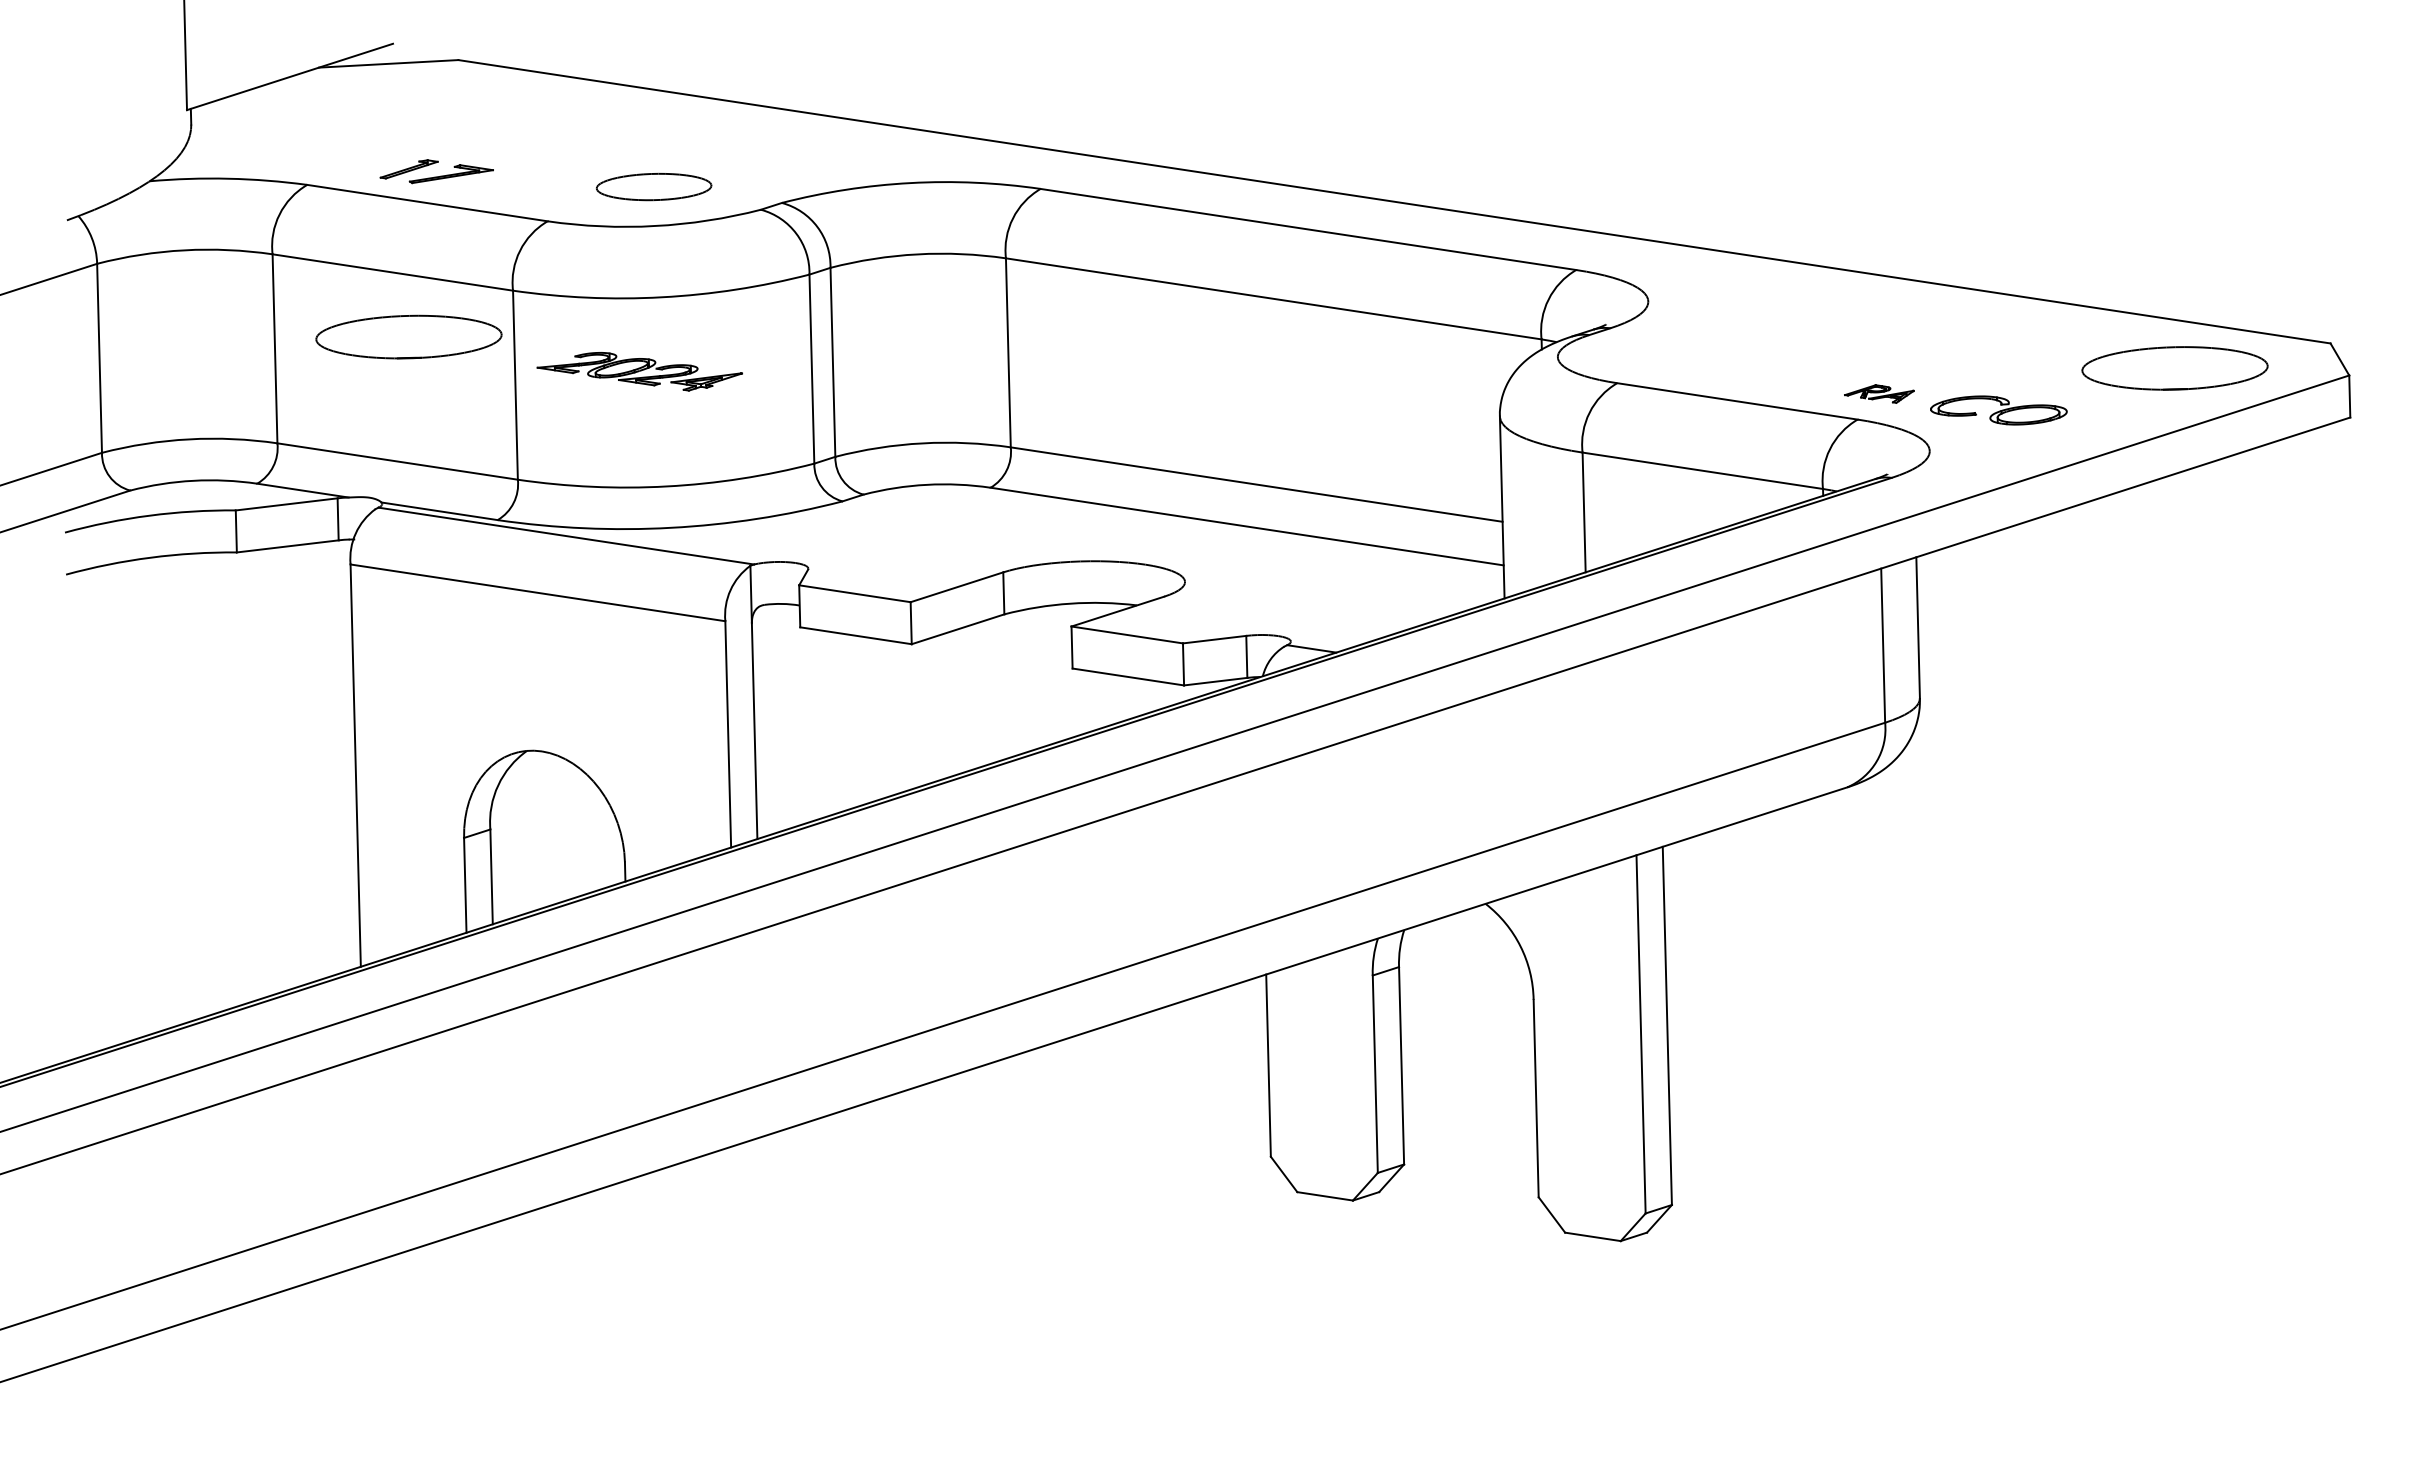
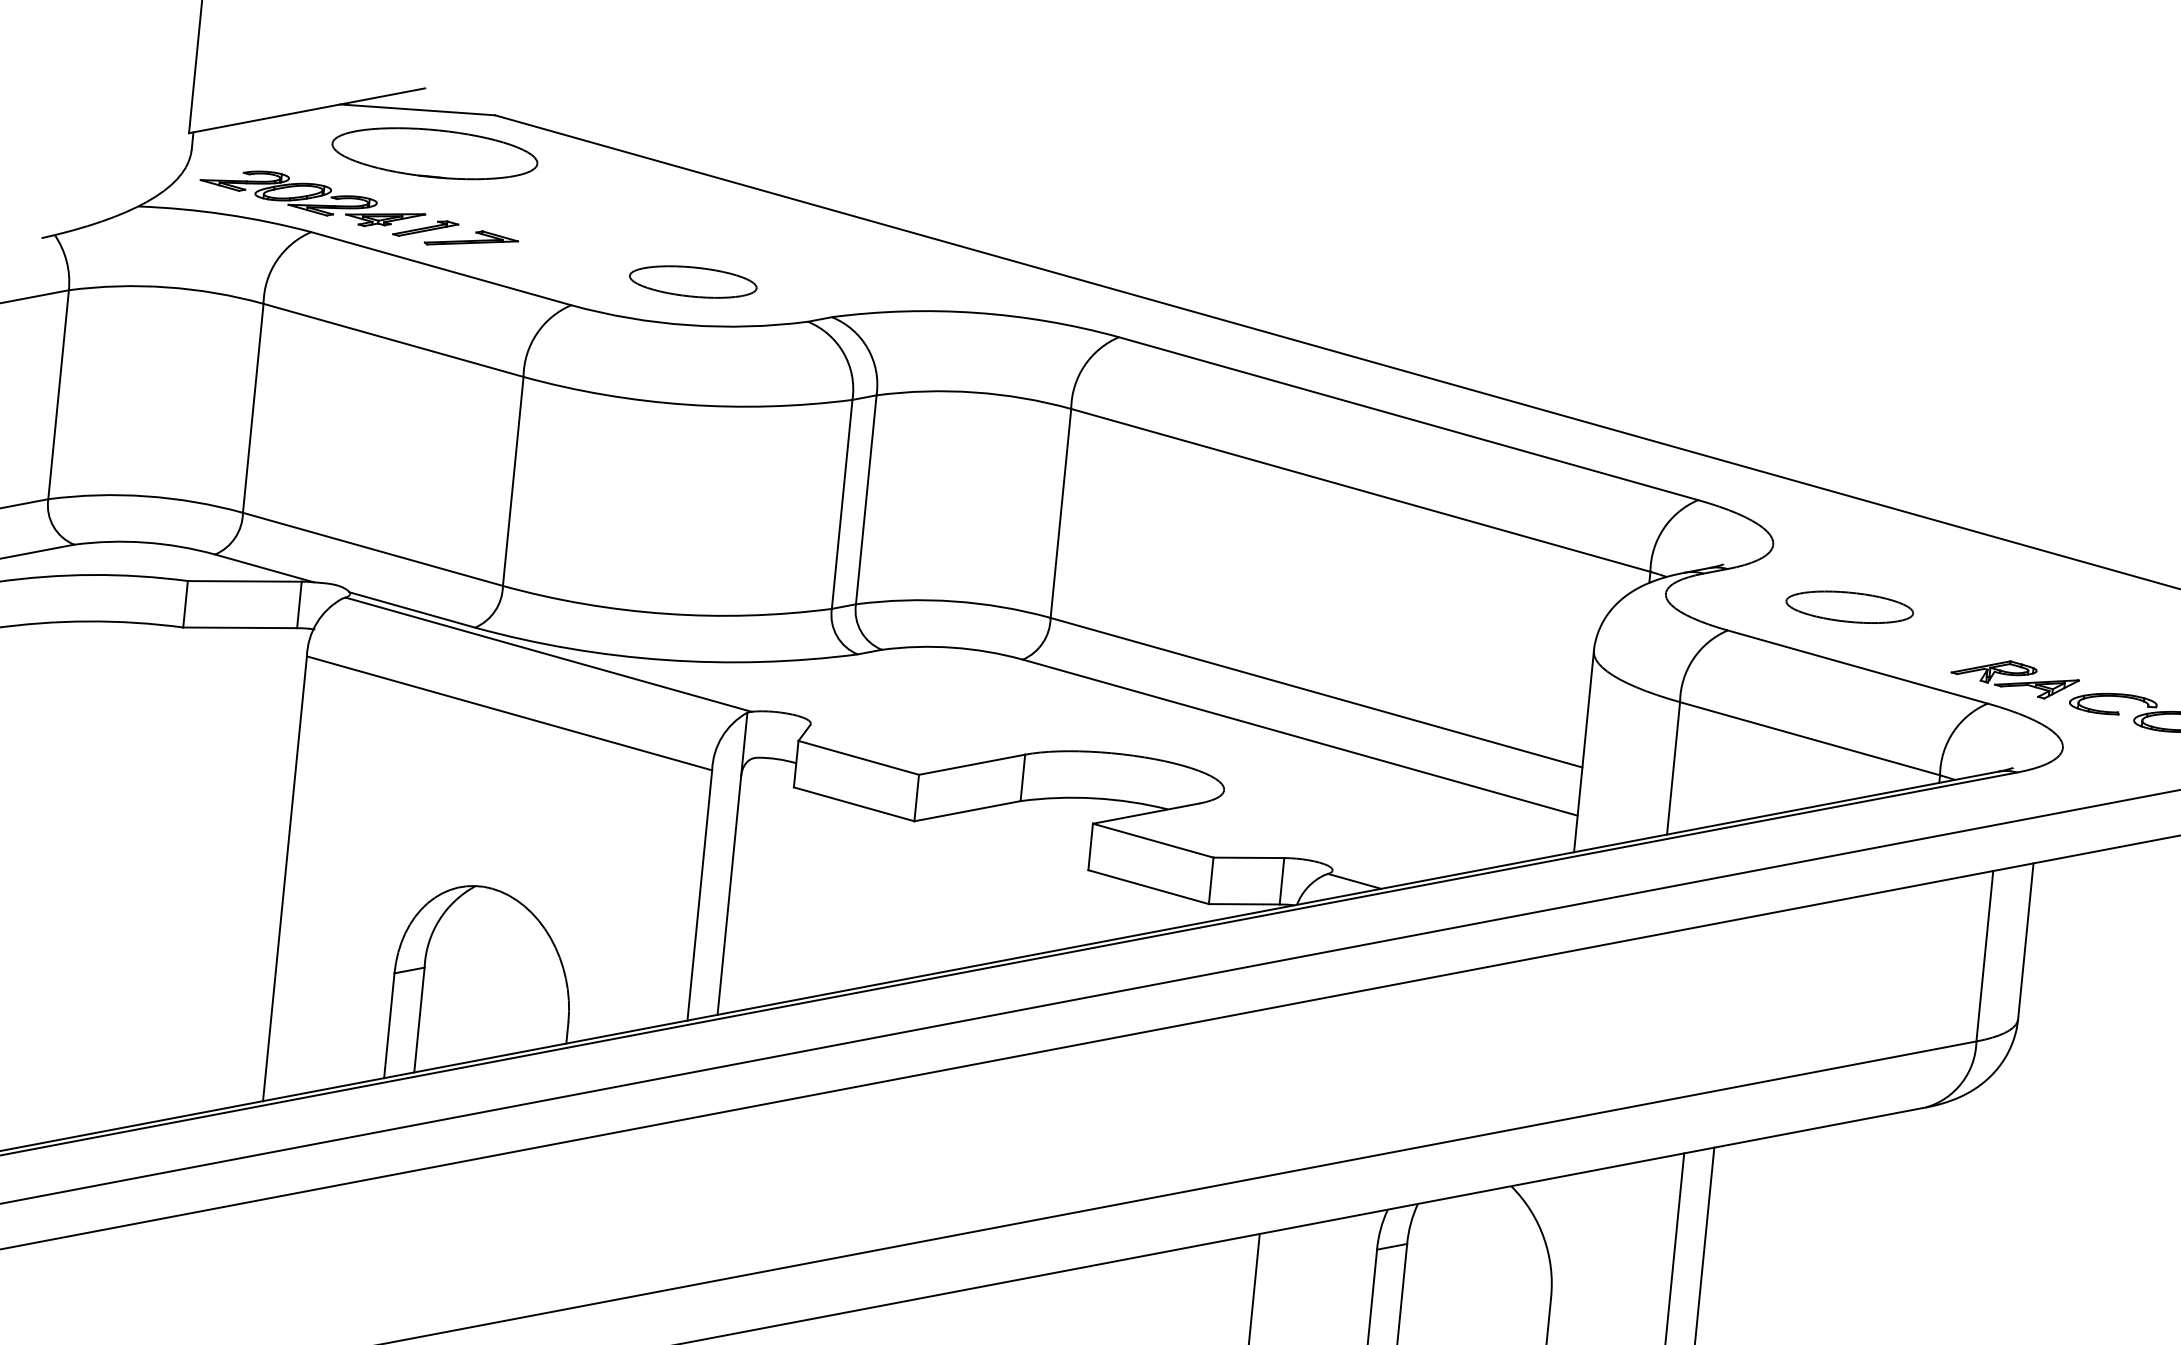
part: (408, 336) -> (434, 152), moved
part: (1723, 348) -> (1849, 606), added
part: (639, 371) -> (312, 198), moved
part: (1879, 393) -> (2015, 677), size x1.67

